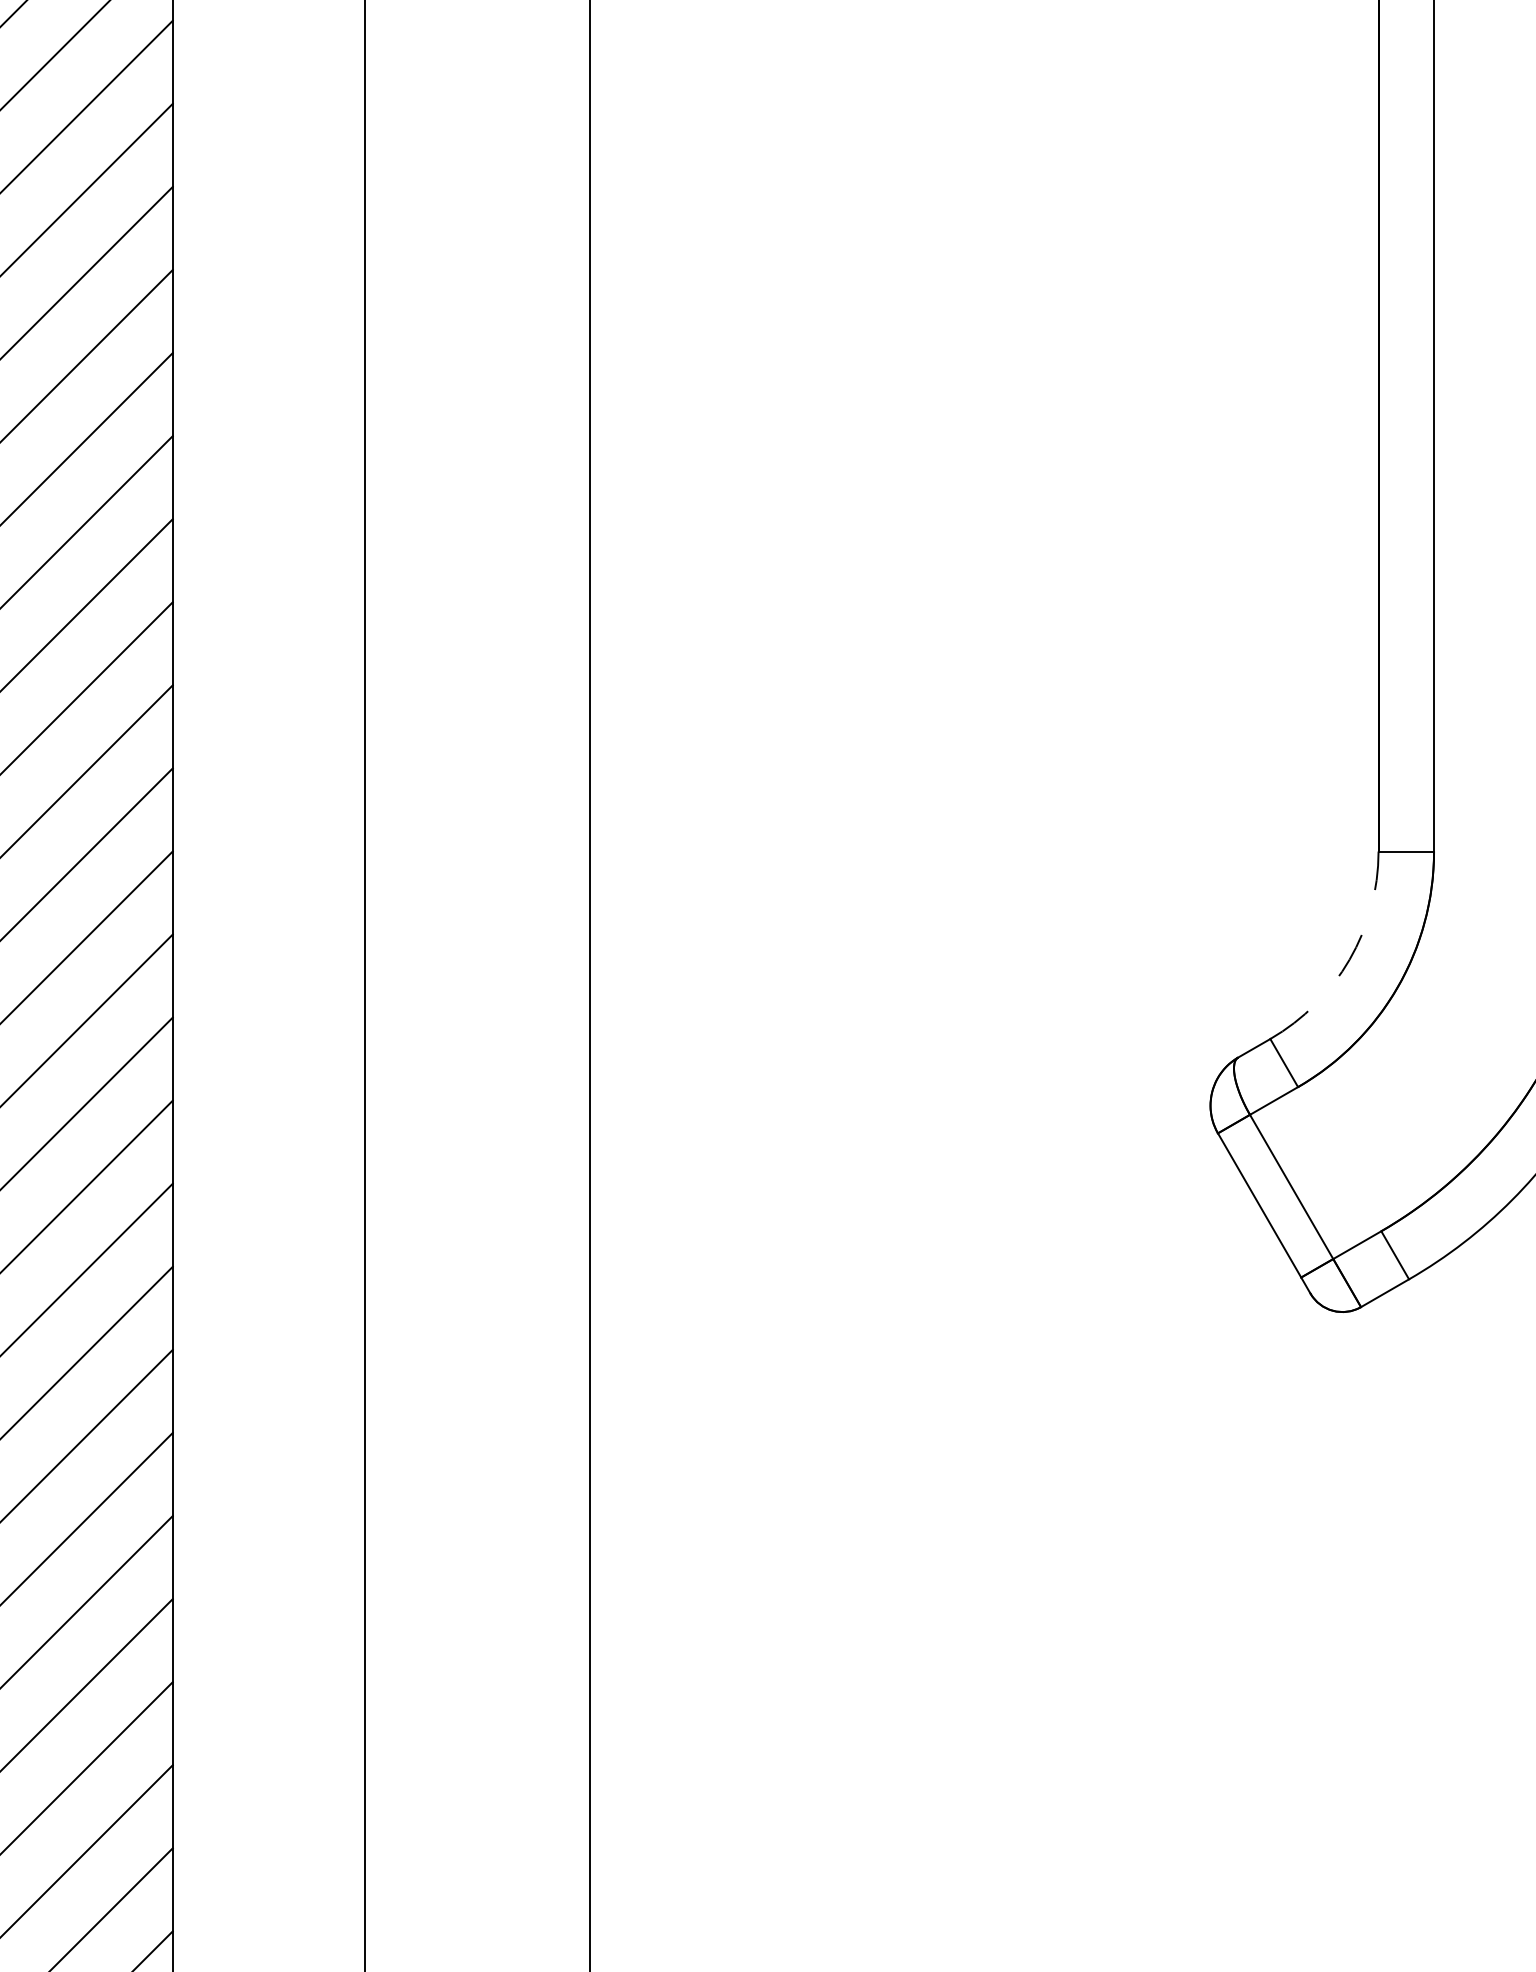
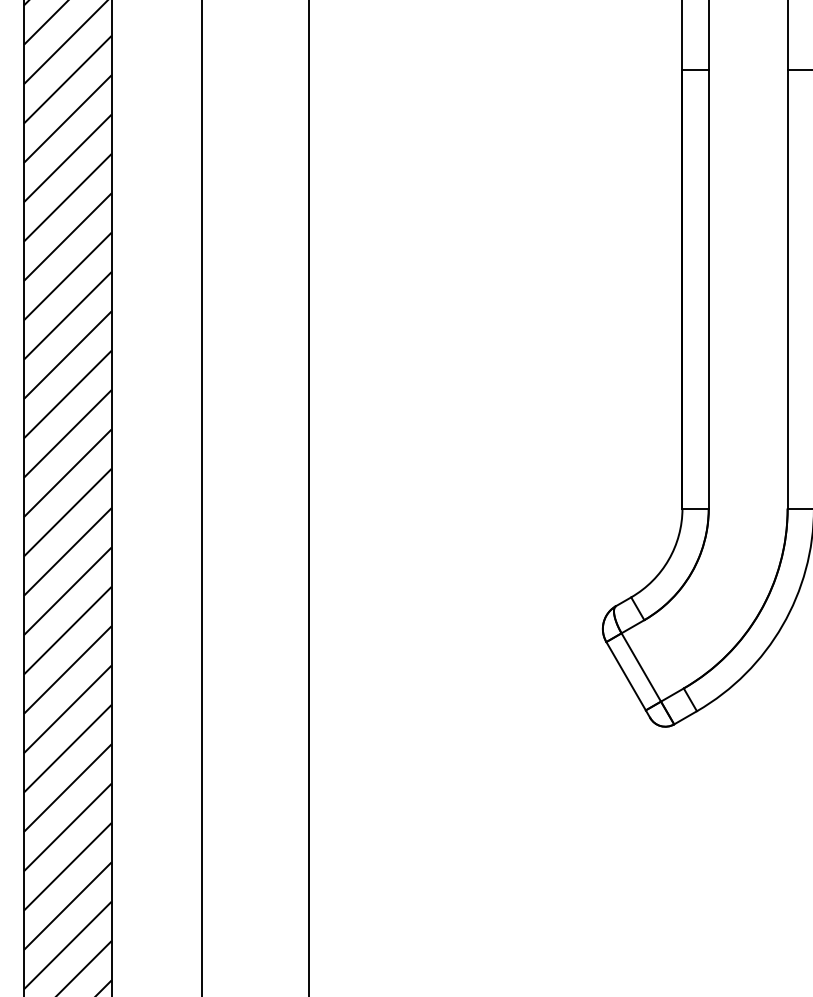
arc: (1349, 959) -> (668, 559), dashed -> solid

